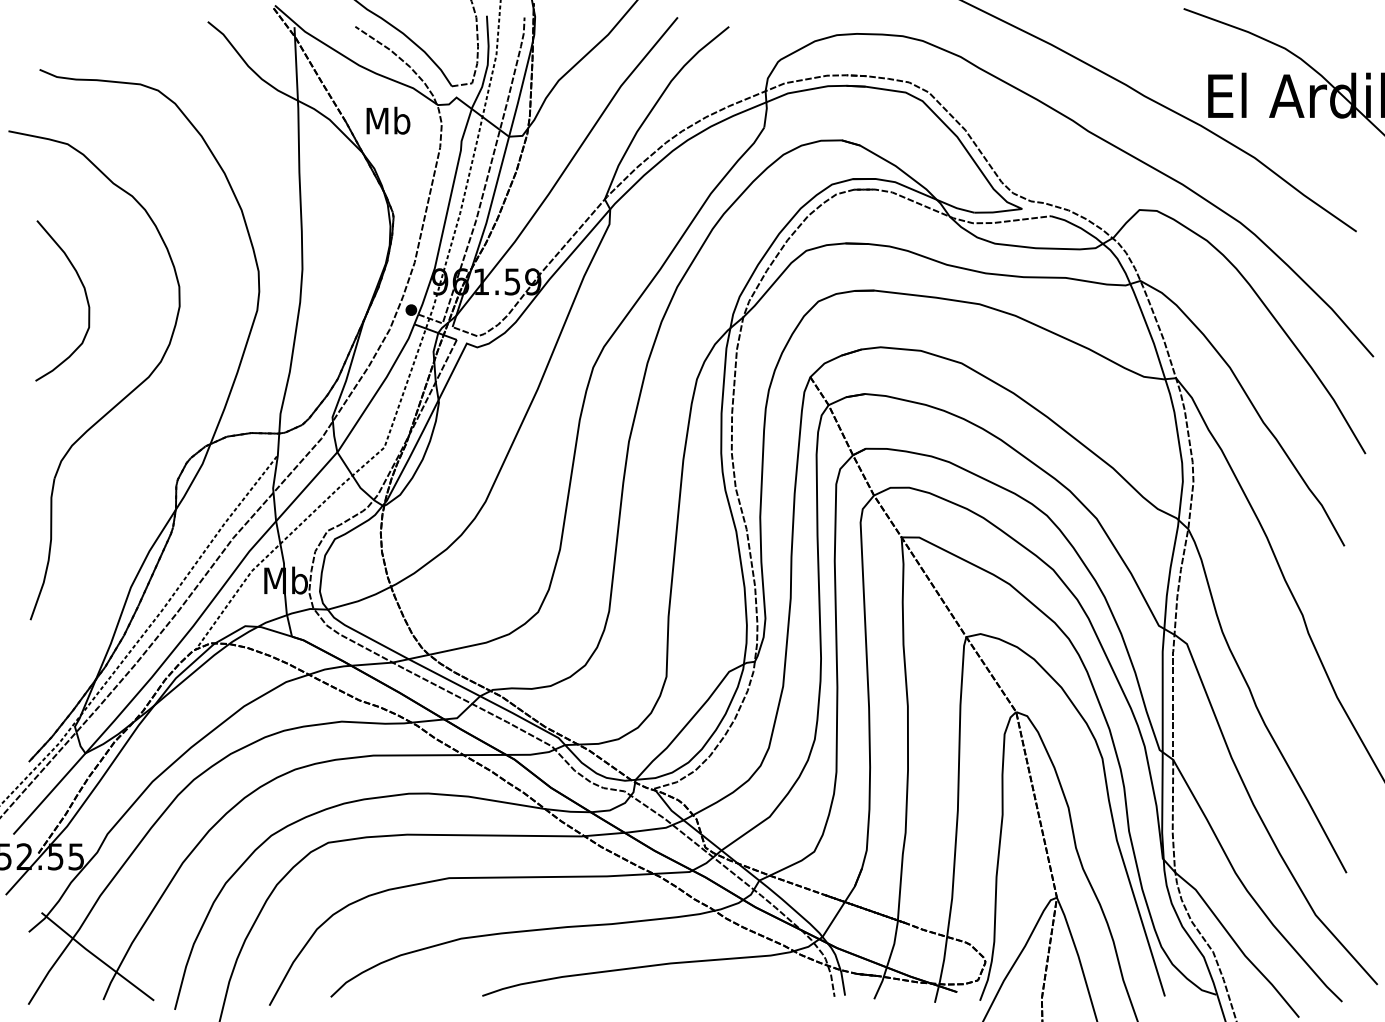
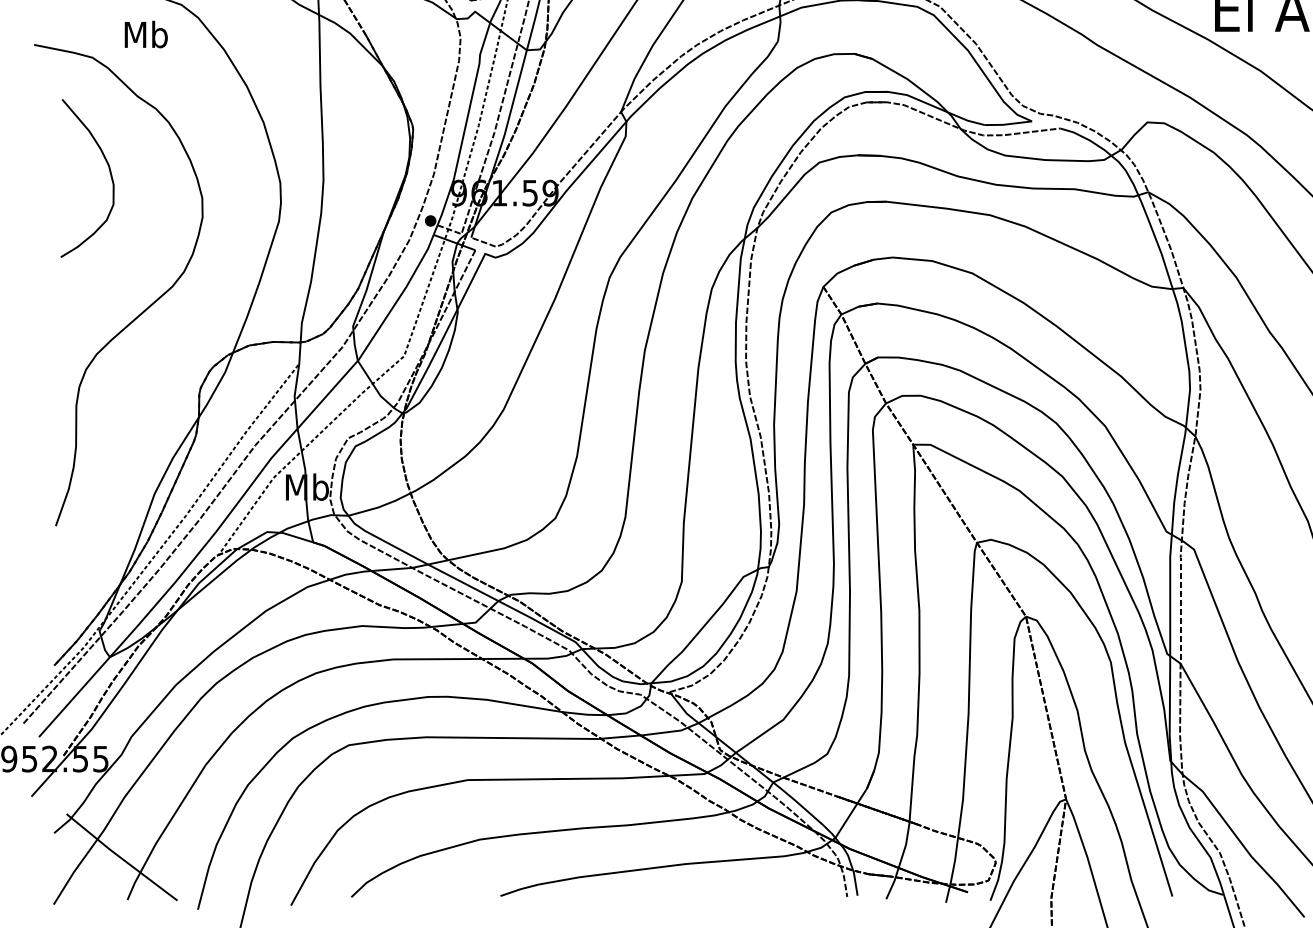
text: (388, 120) -> (146, 34), moved
curve: (85, 296) -> (109, 174), moved

